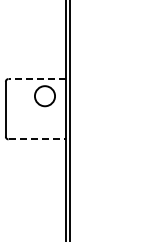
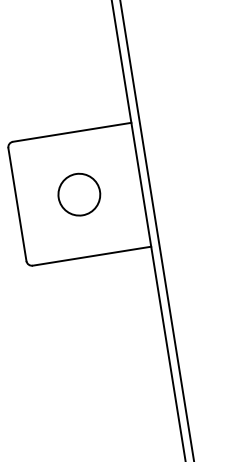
line: (37, 79) -> (72, 133), dashed -> solid
circle: (44, 96) -> (78, 195), moved
line: (37, 139) -> (92, 256), dashed -> solid

